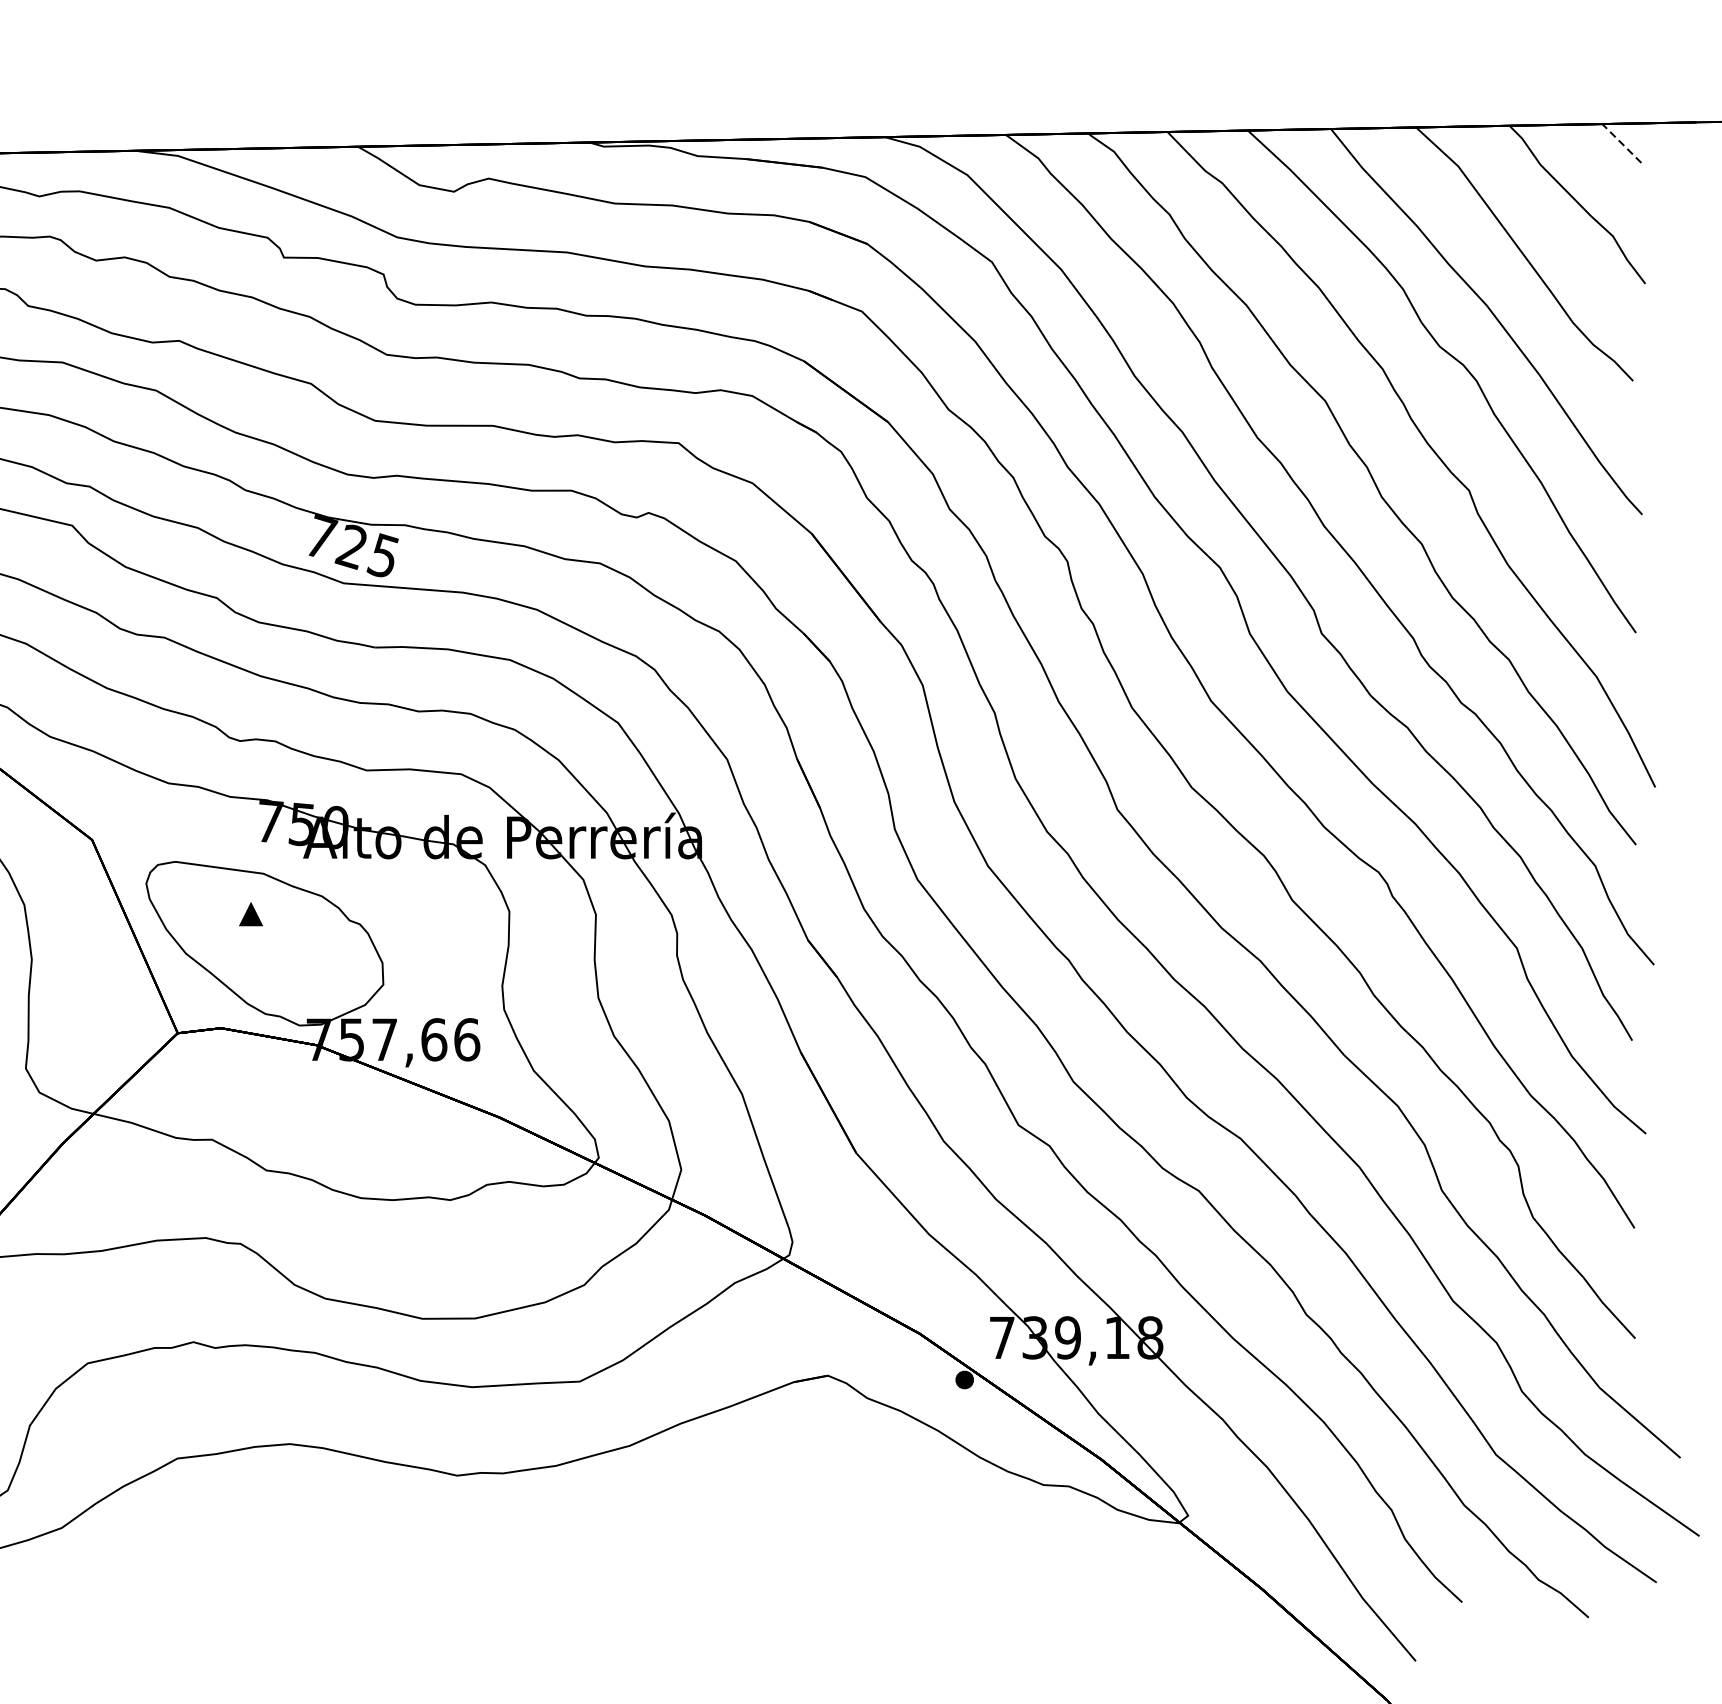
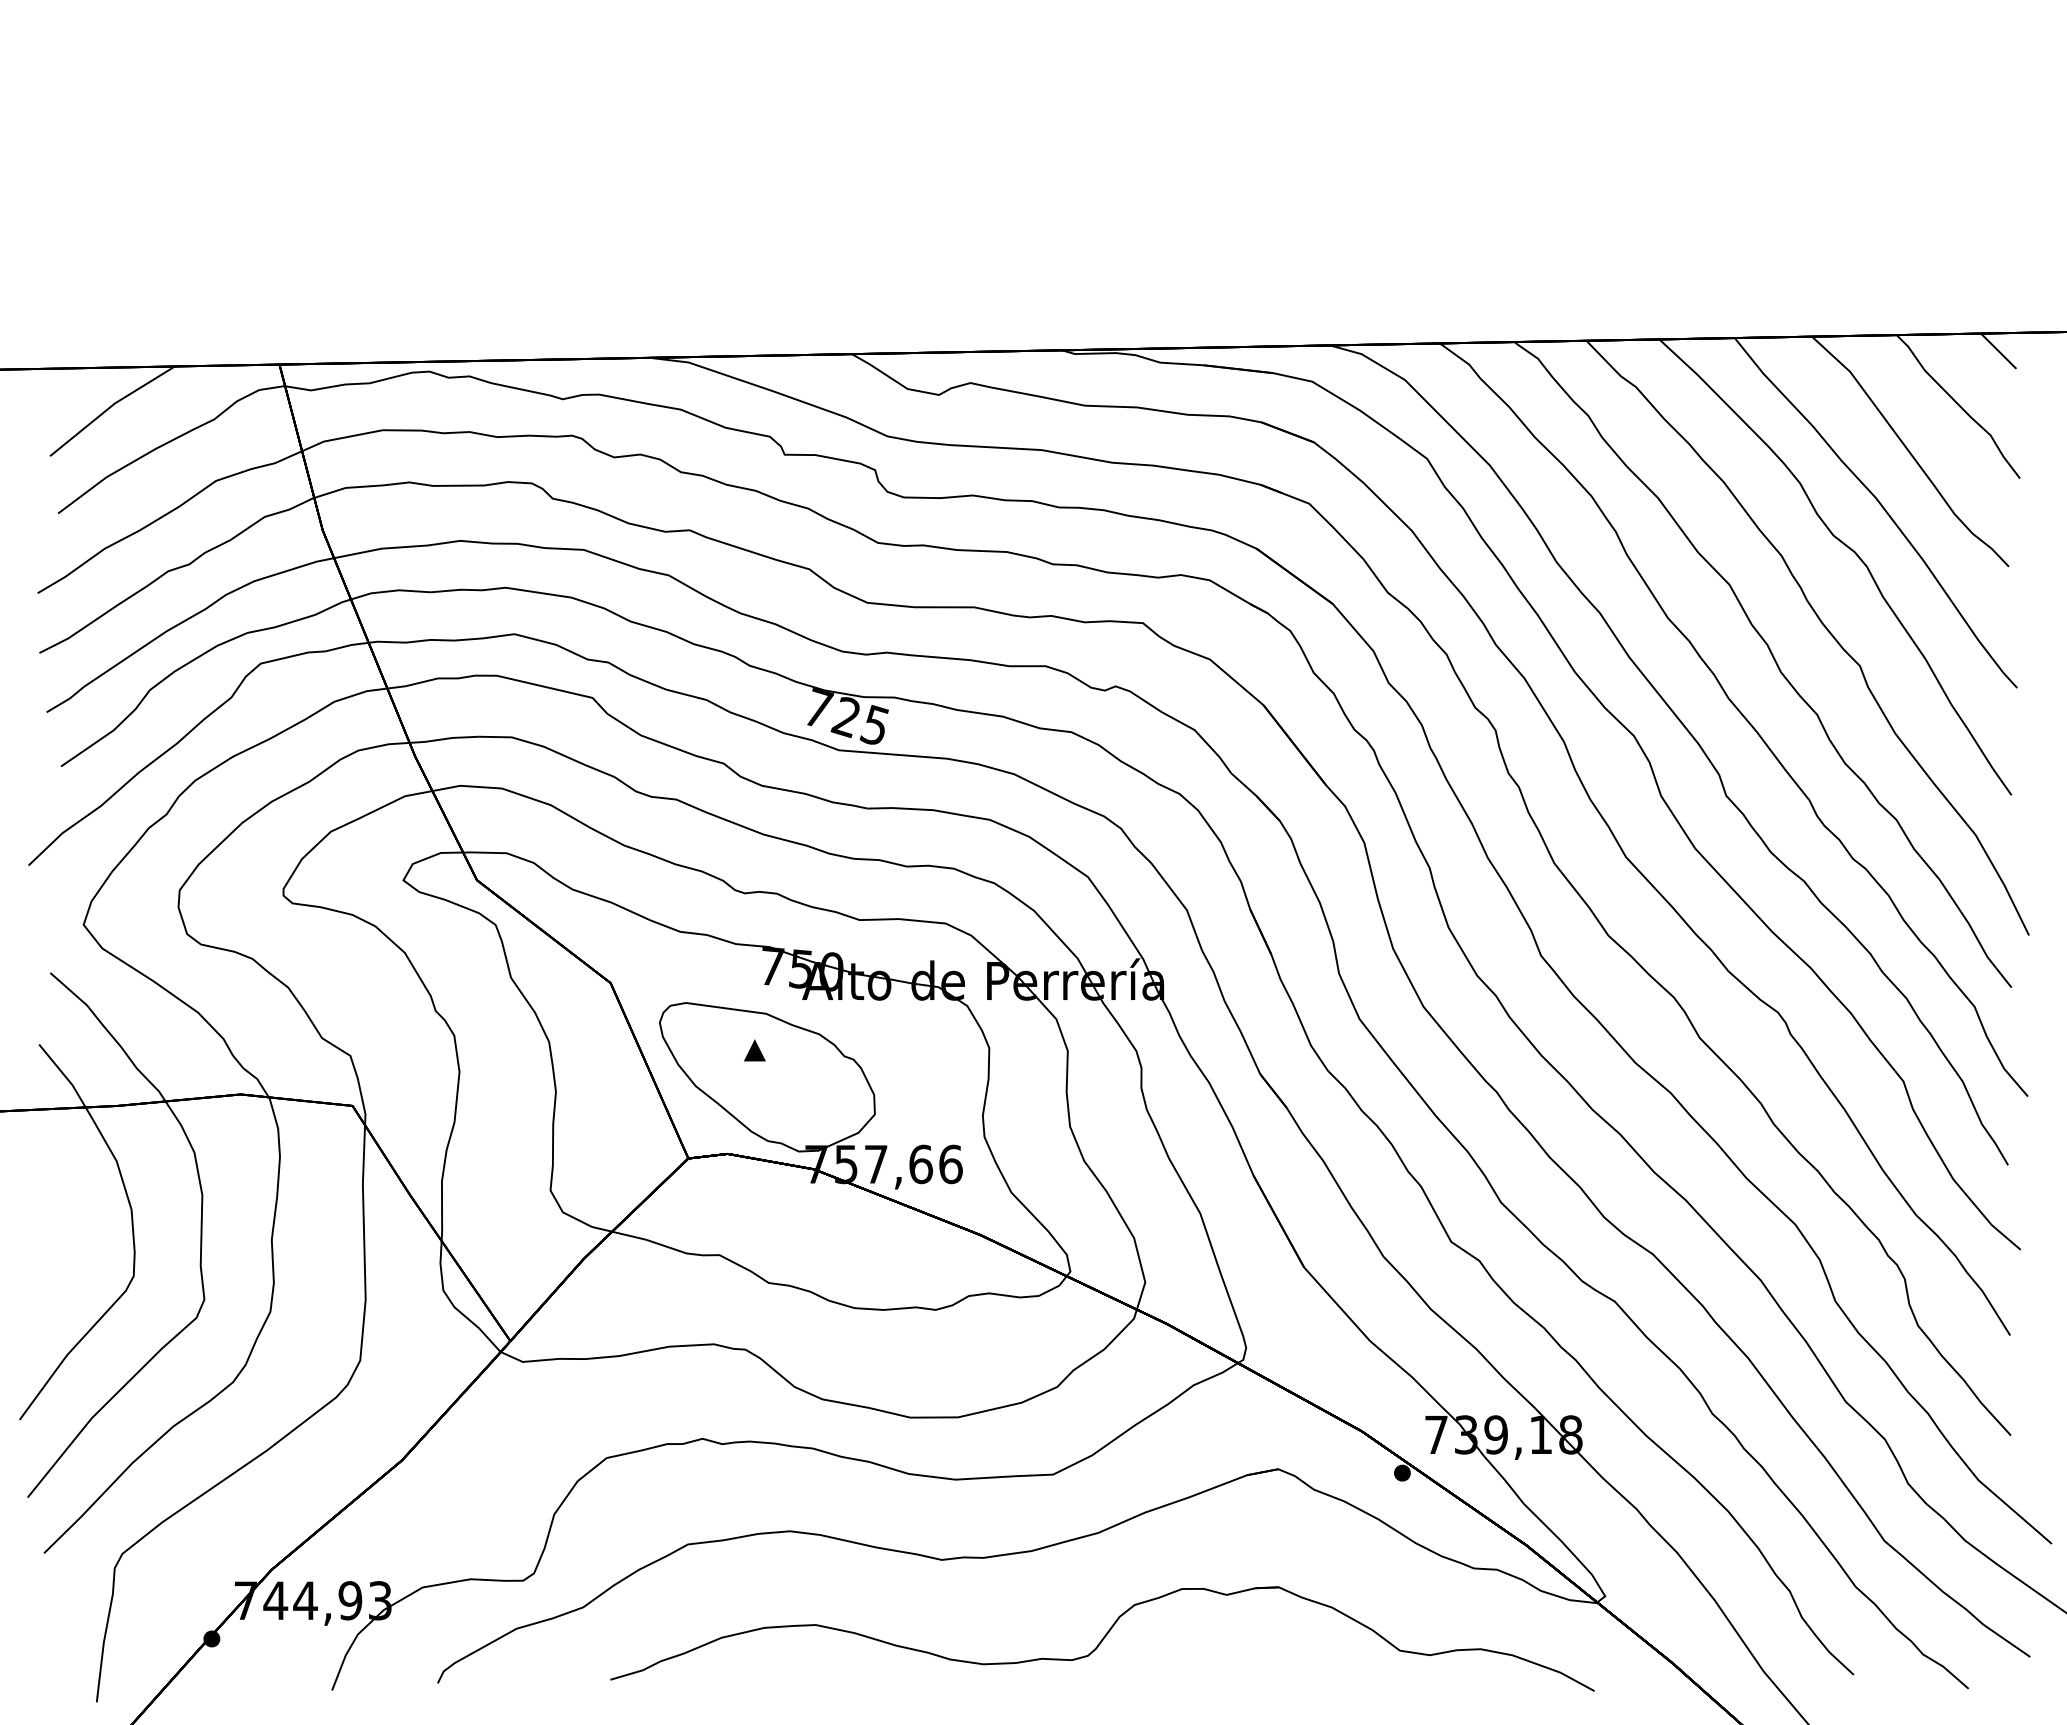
line: (1621, 142) -> (1998, 350), dashed -> solid
part: (634, 1562) -> (1102, 1638), added

